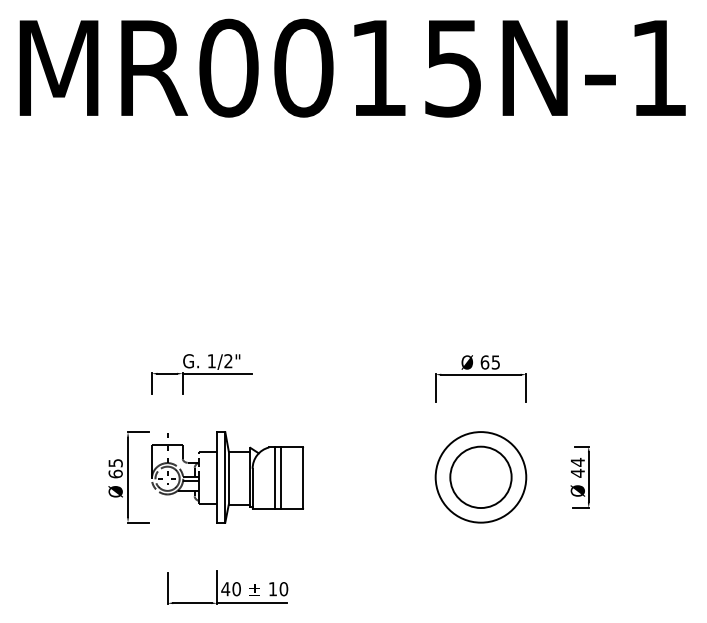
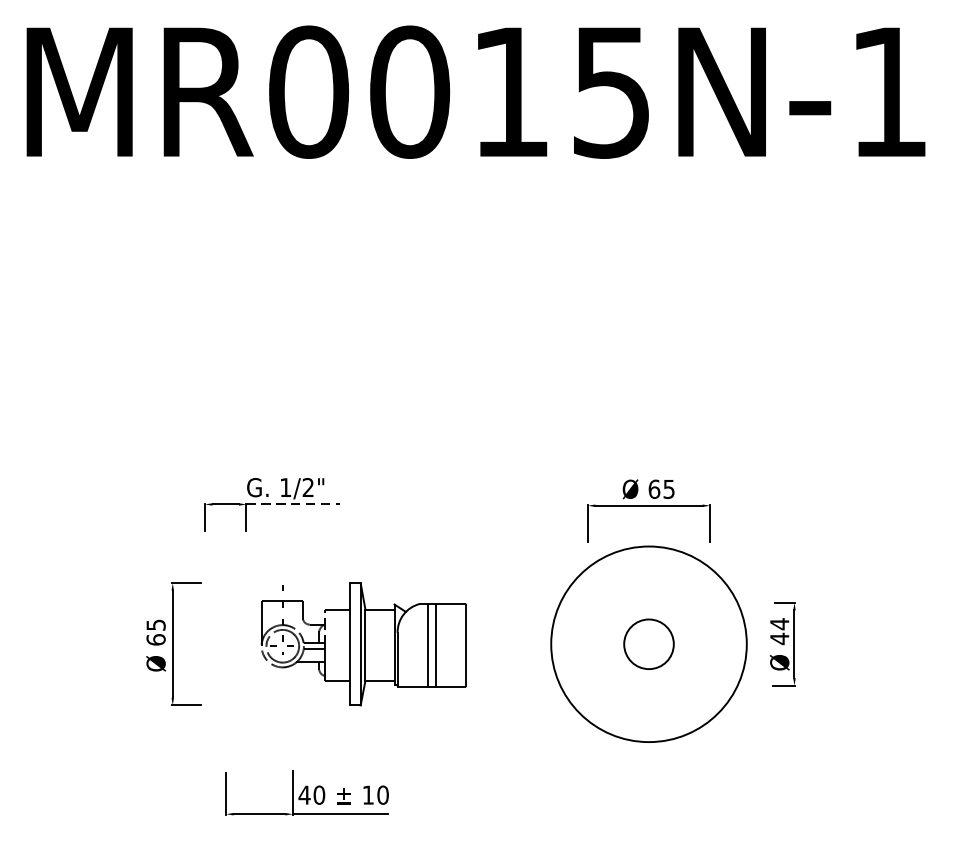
line: (217, 373) -> (293, 504), solid -> dashed
part: (227, 477) -> (363, 644), moved
circle: (480, 477) -> (648, 644), size x0.6
circle: (480, 477) -> (648, 644), size x1.6

